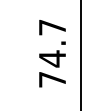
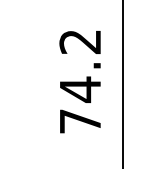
text: (51, 27) -> (78, 41), 74.7 -> 74.2

